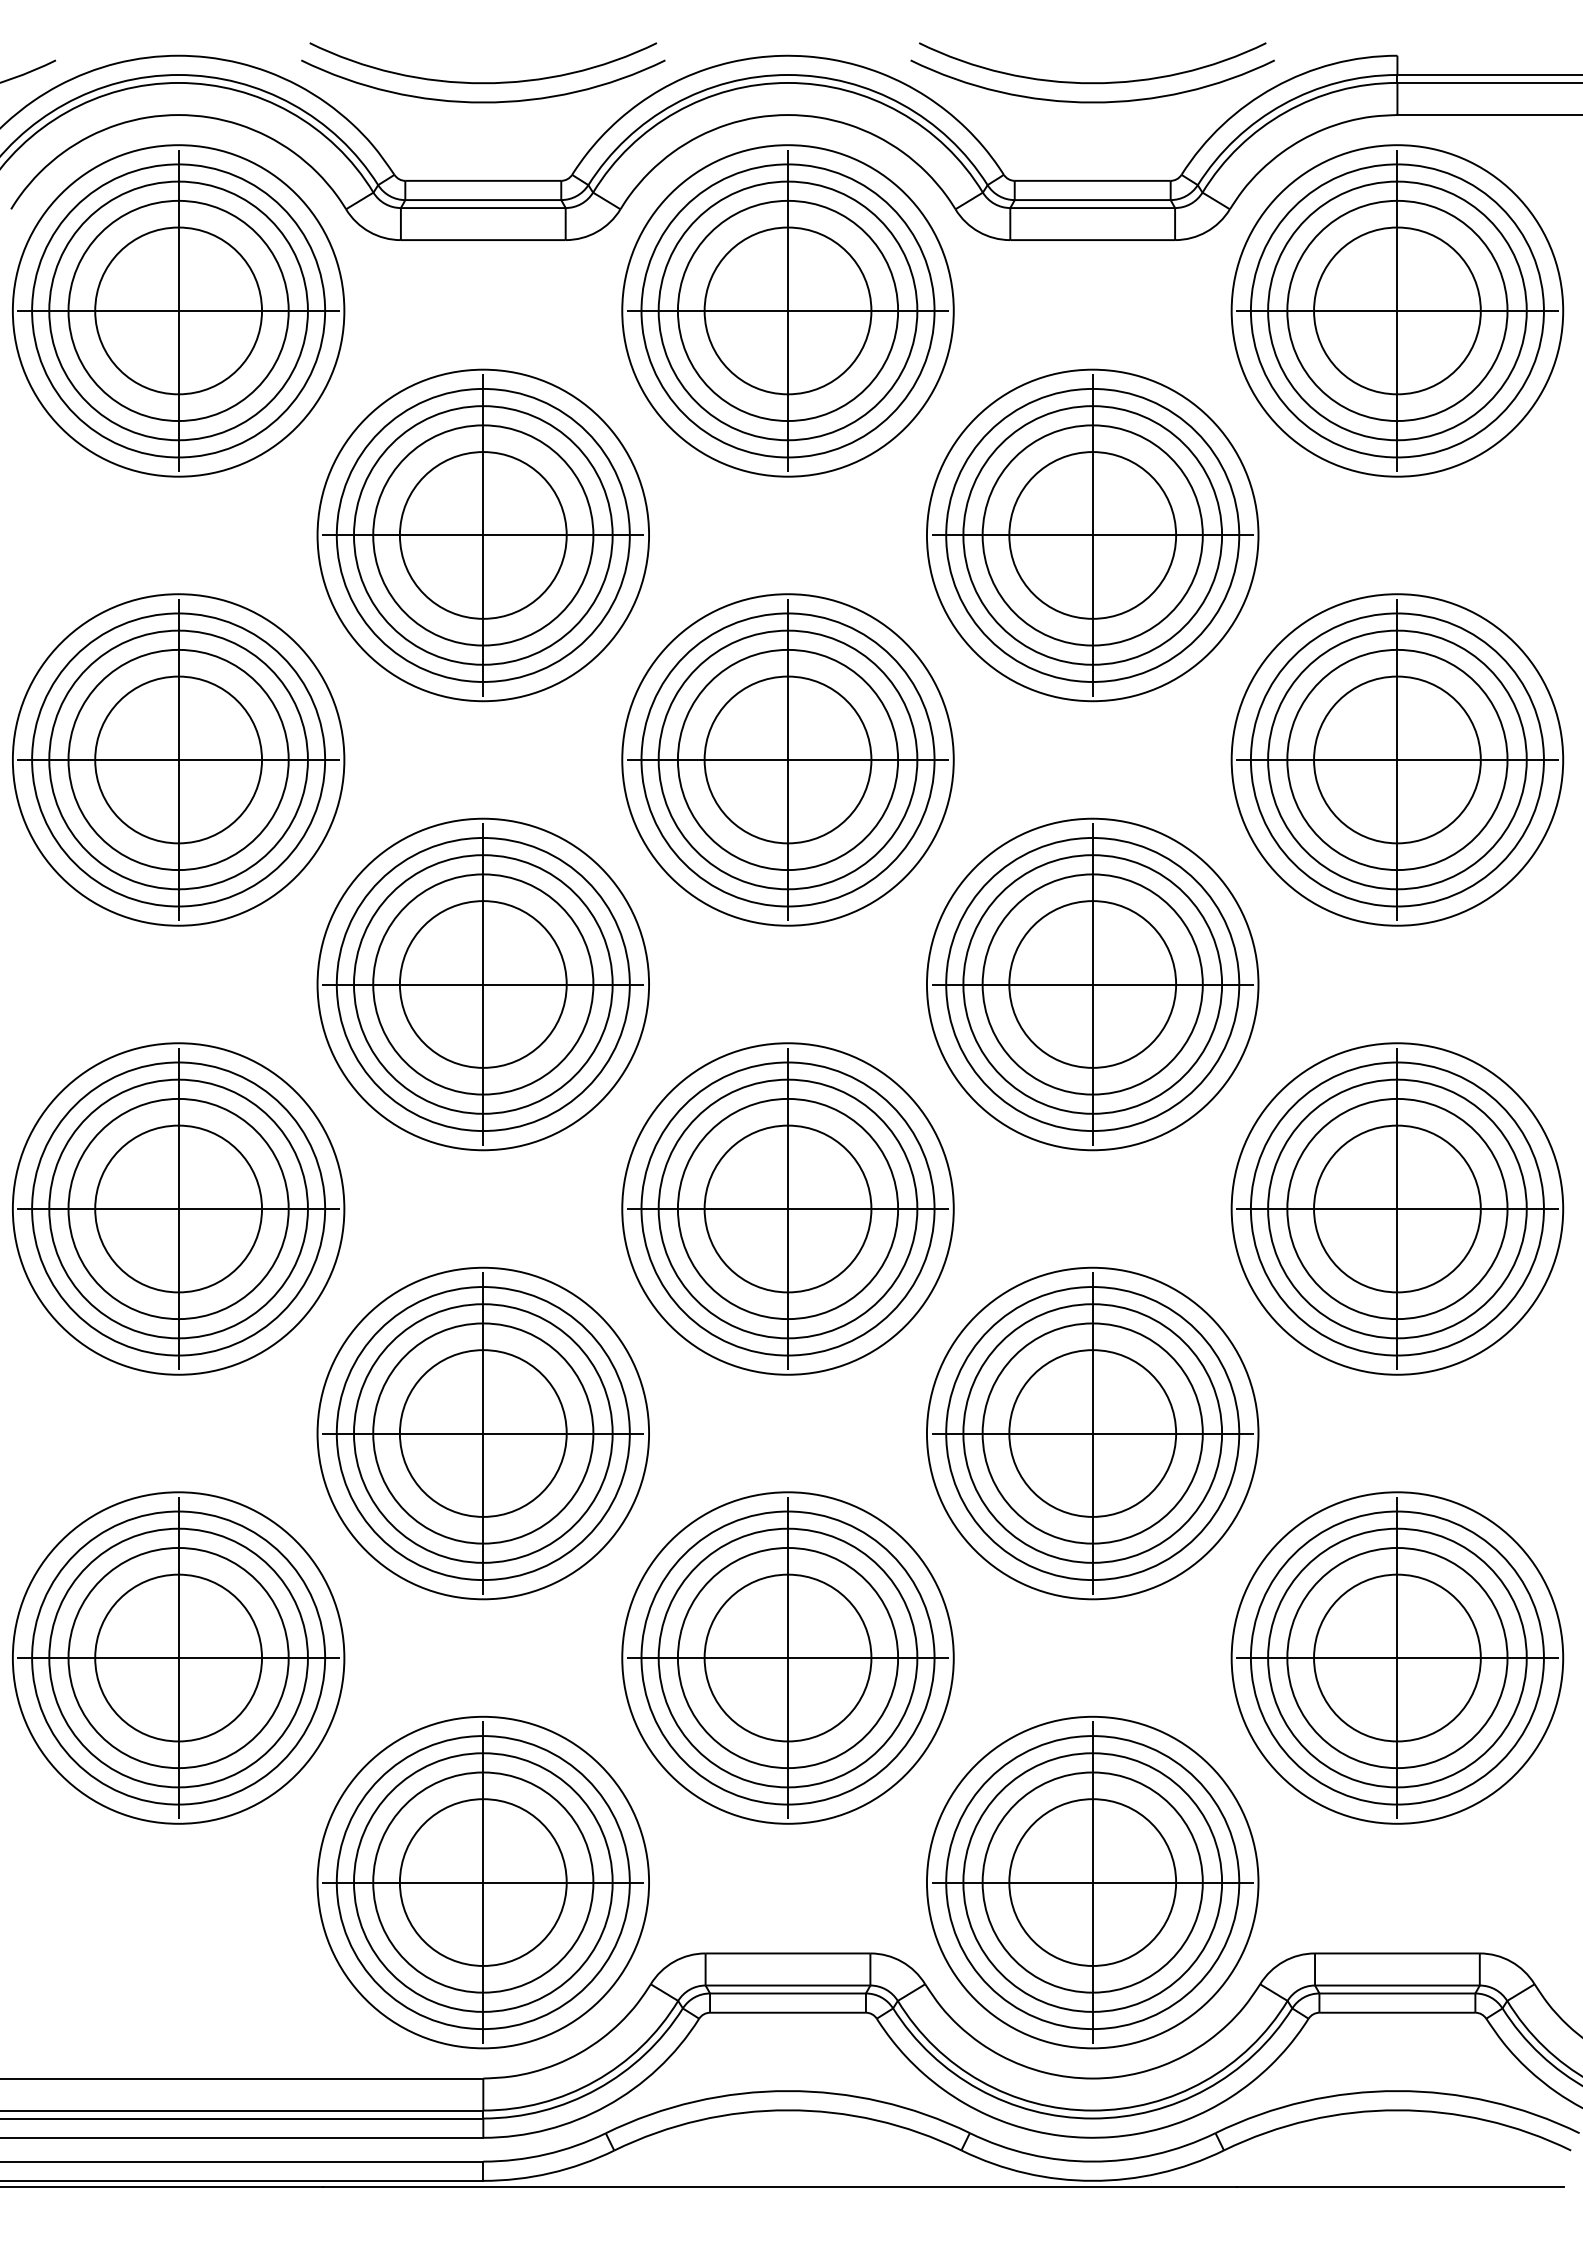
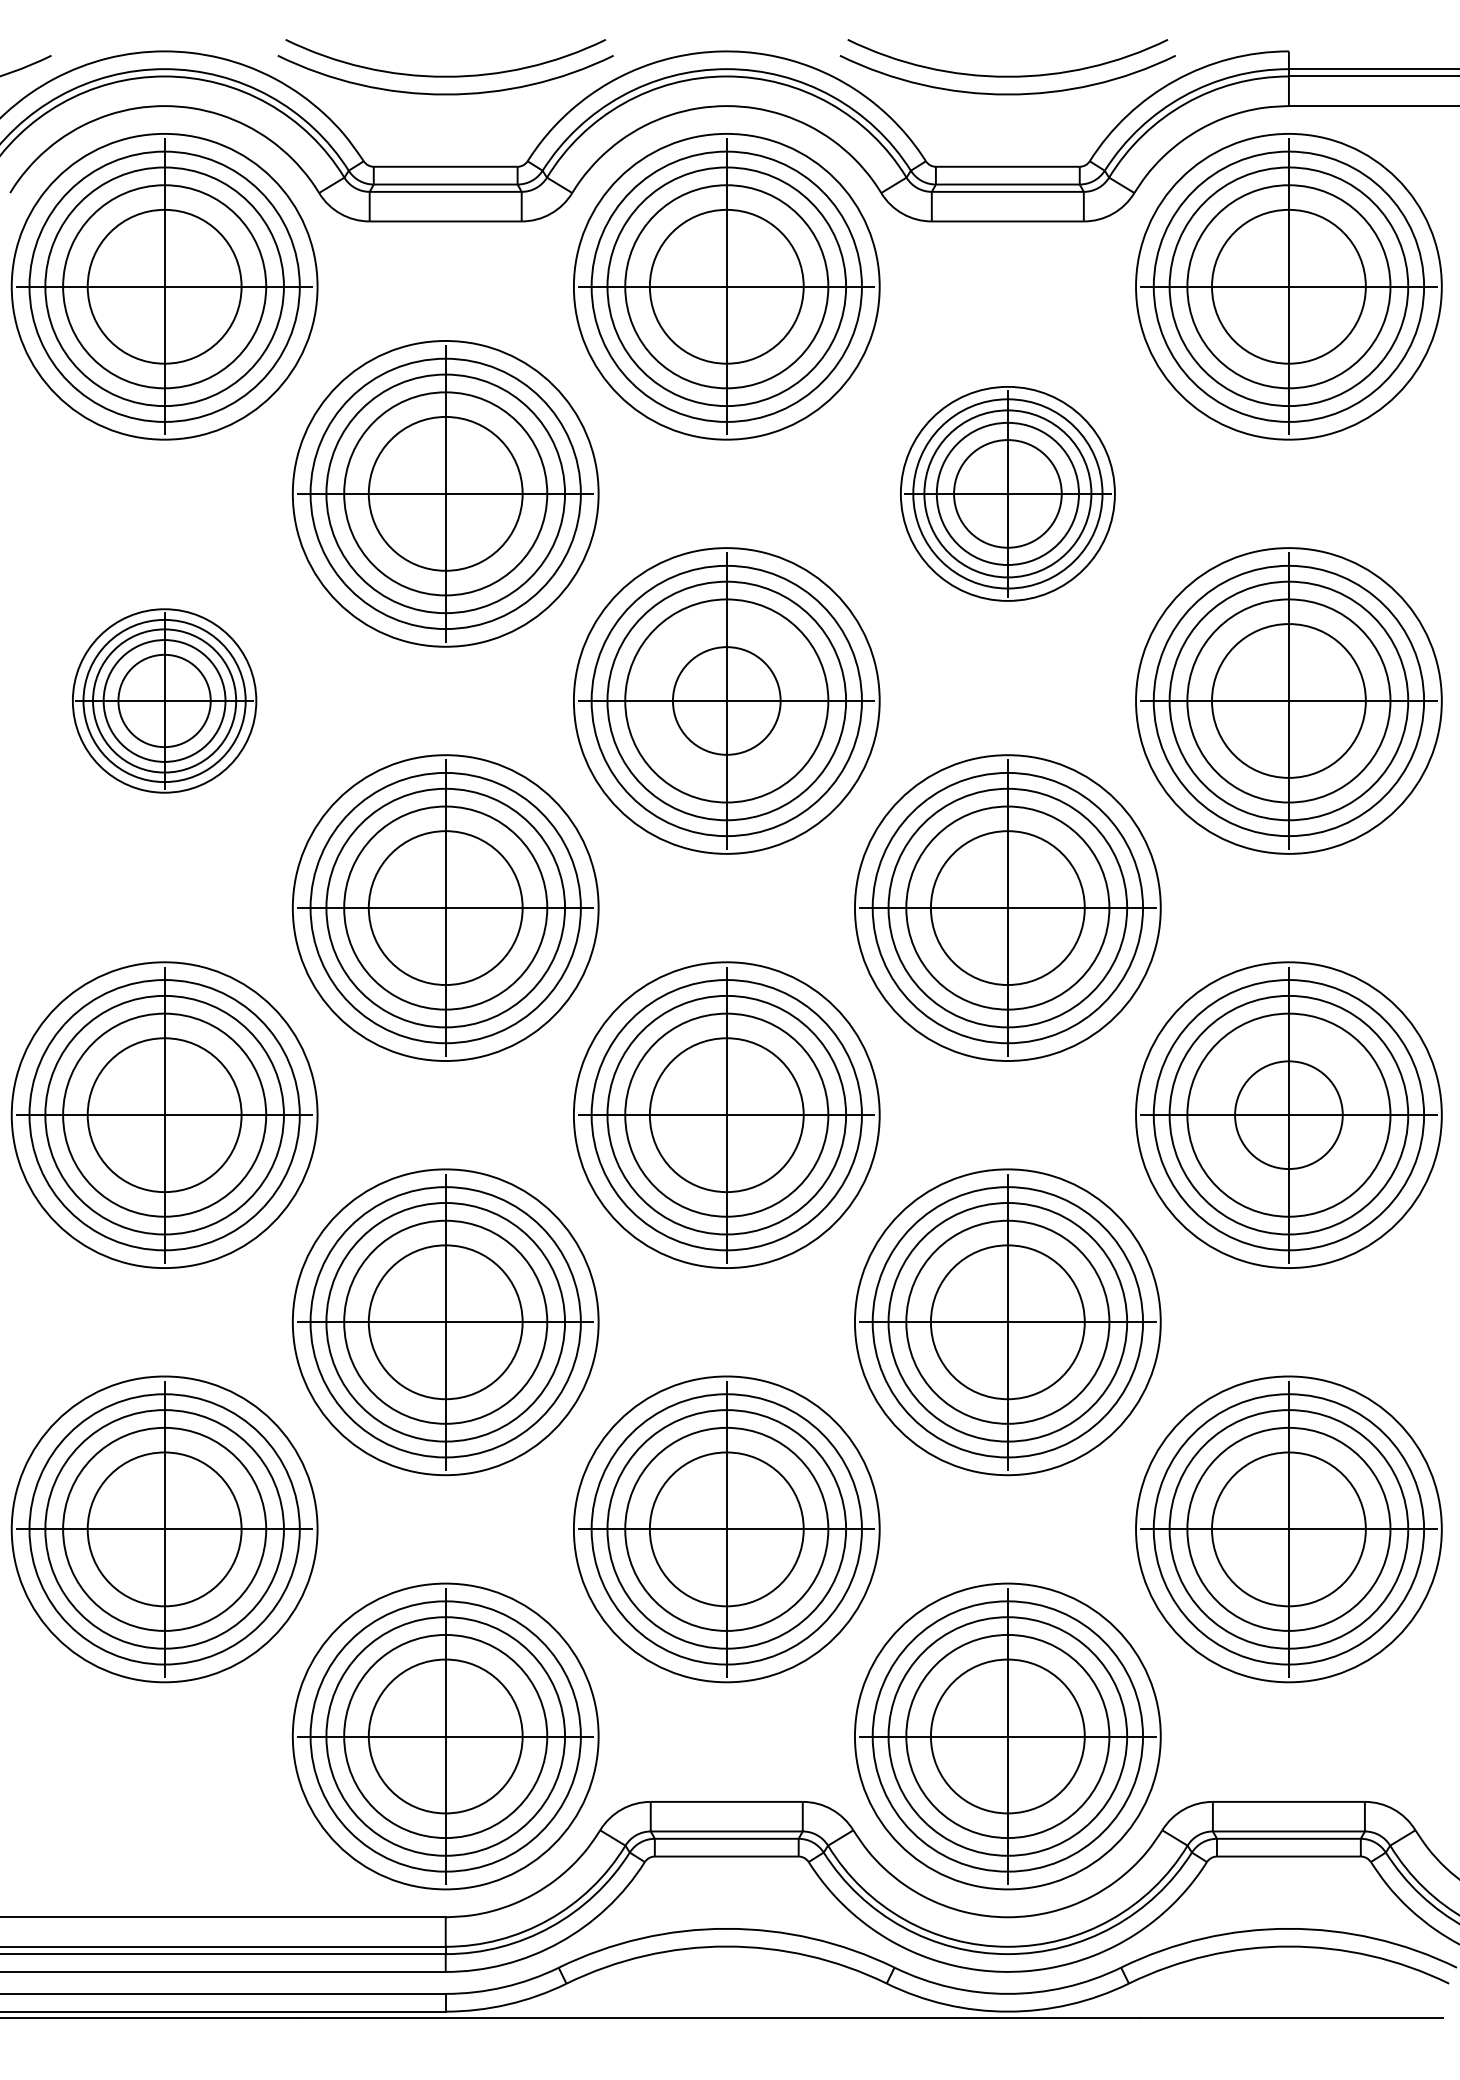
part: (1092, 535) -> (1007, 493), size x0.7
part: (178, 759) -> (164, 700), size x0.6
circle: (787, 759) -> (726, 700), size x0.7
circle: (1396, 1209) -> (1288, 1115), size x0.7

